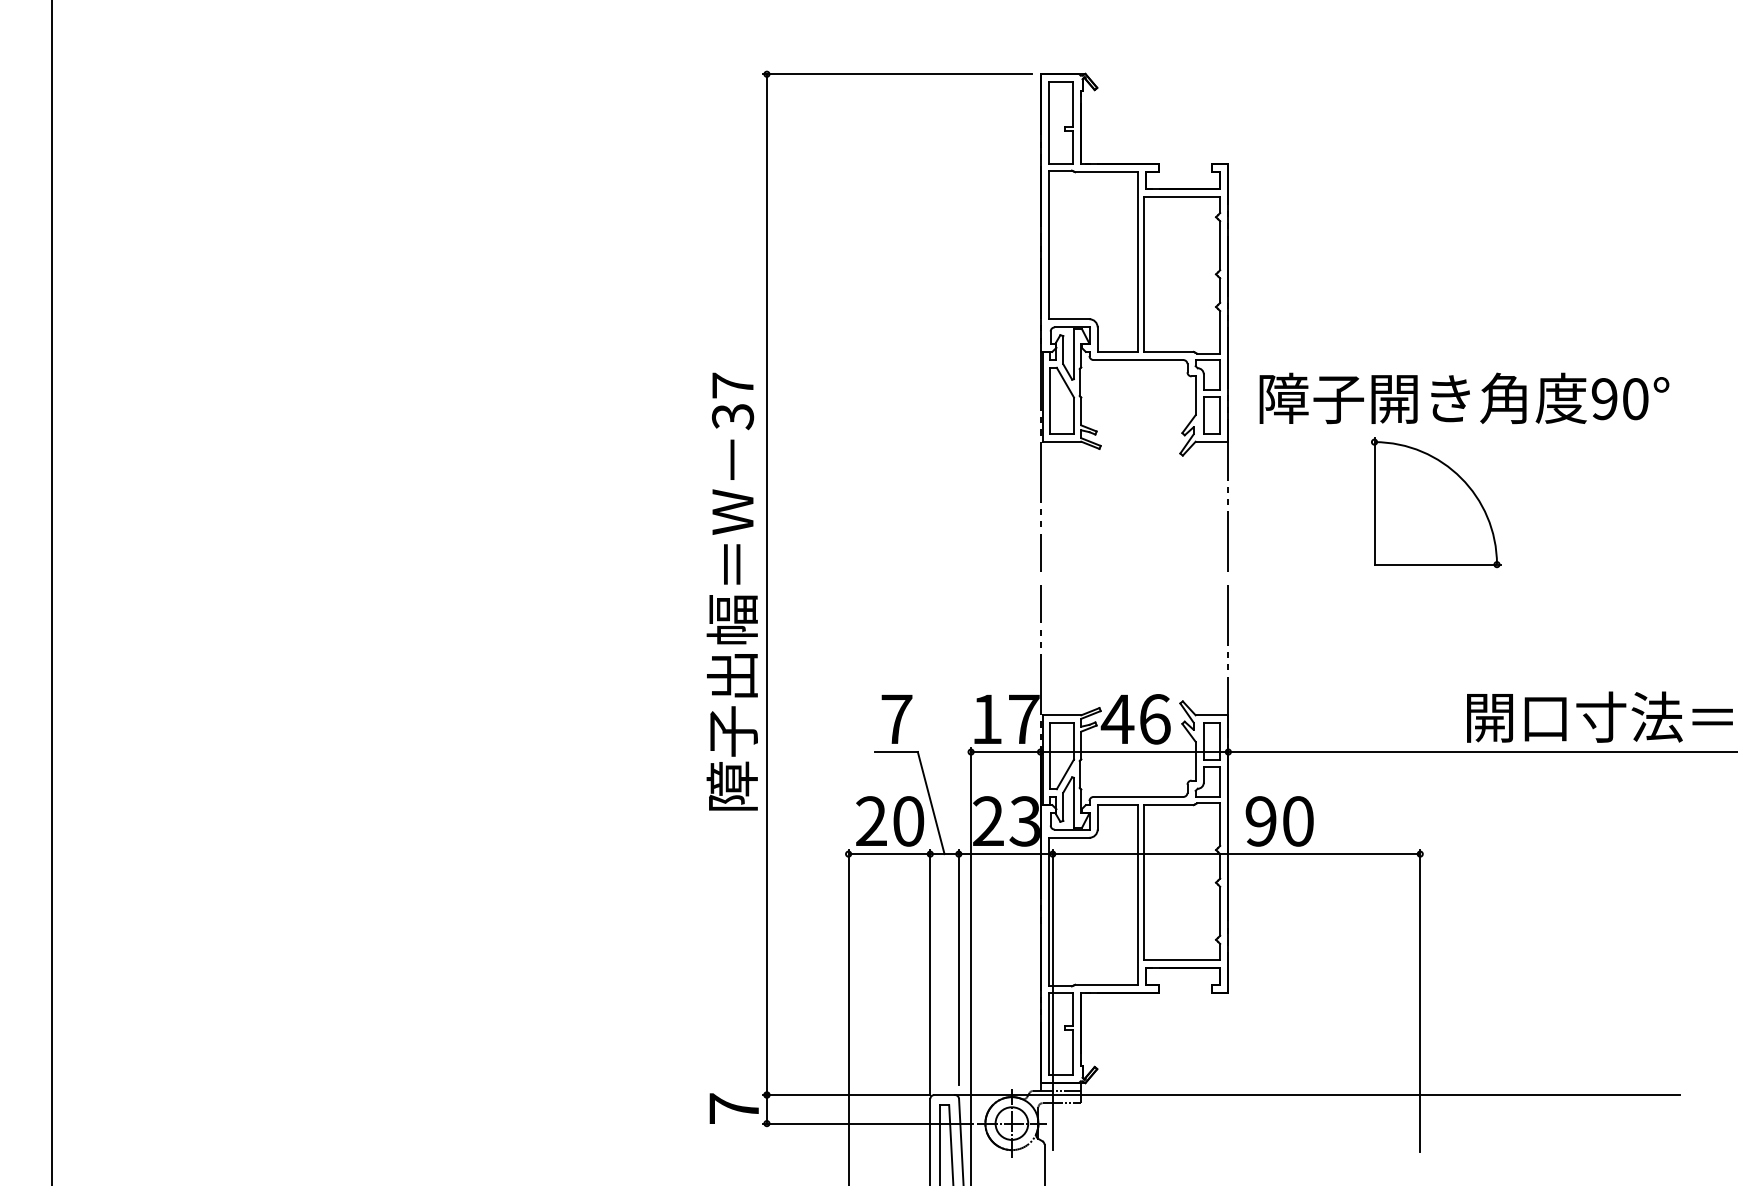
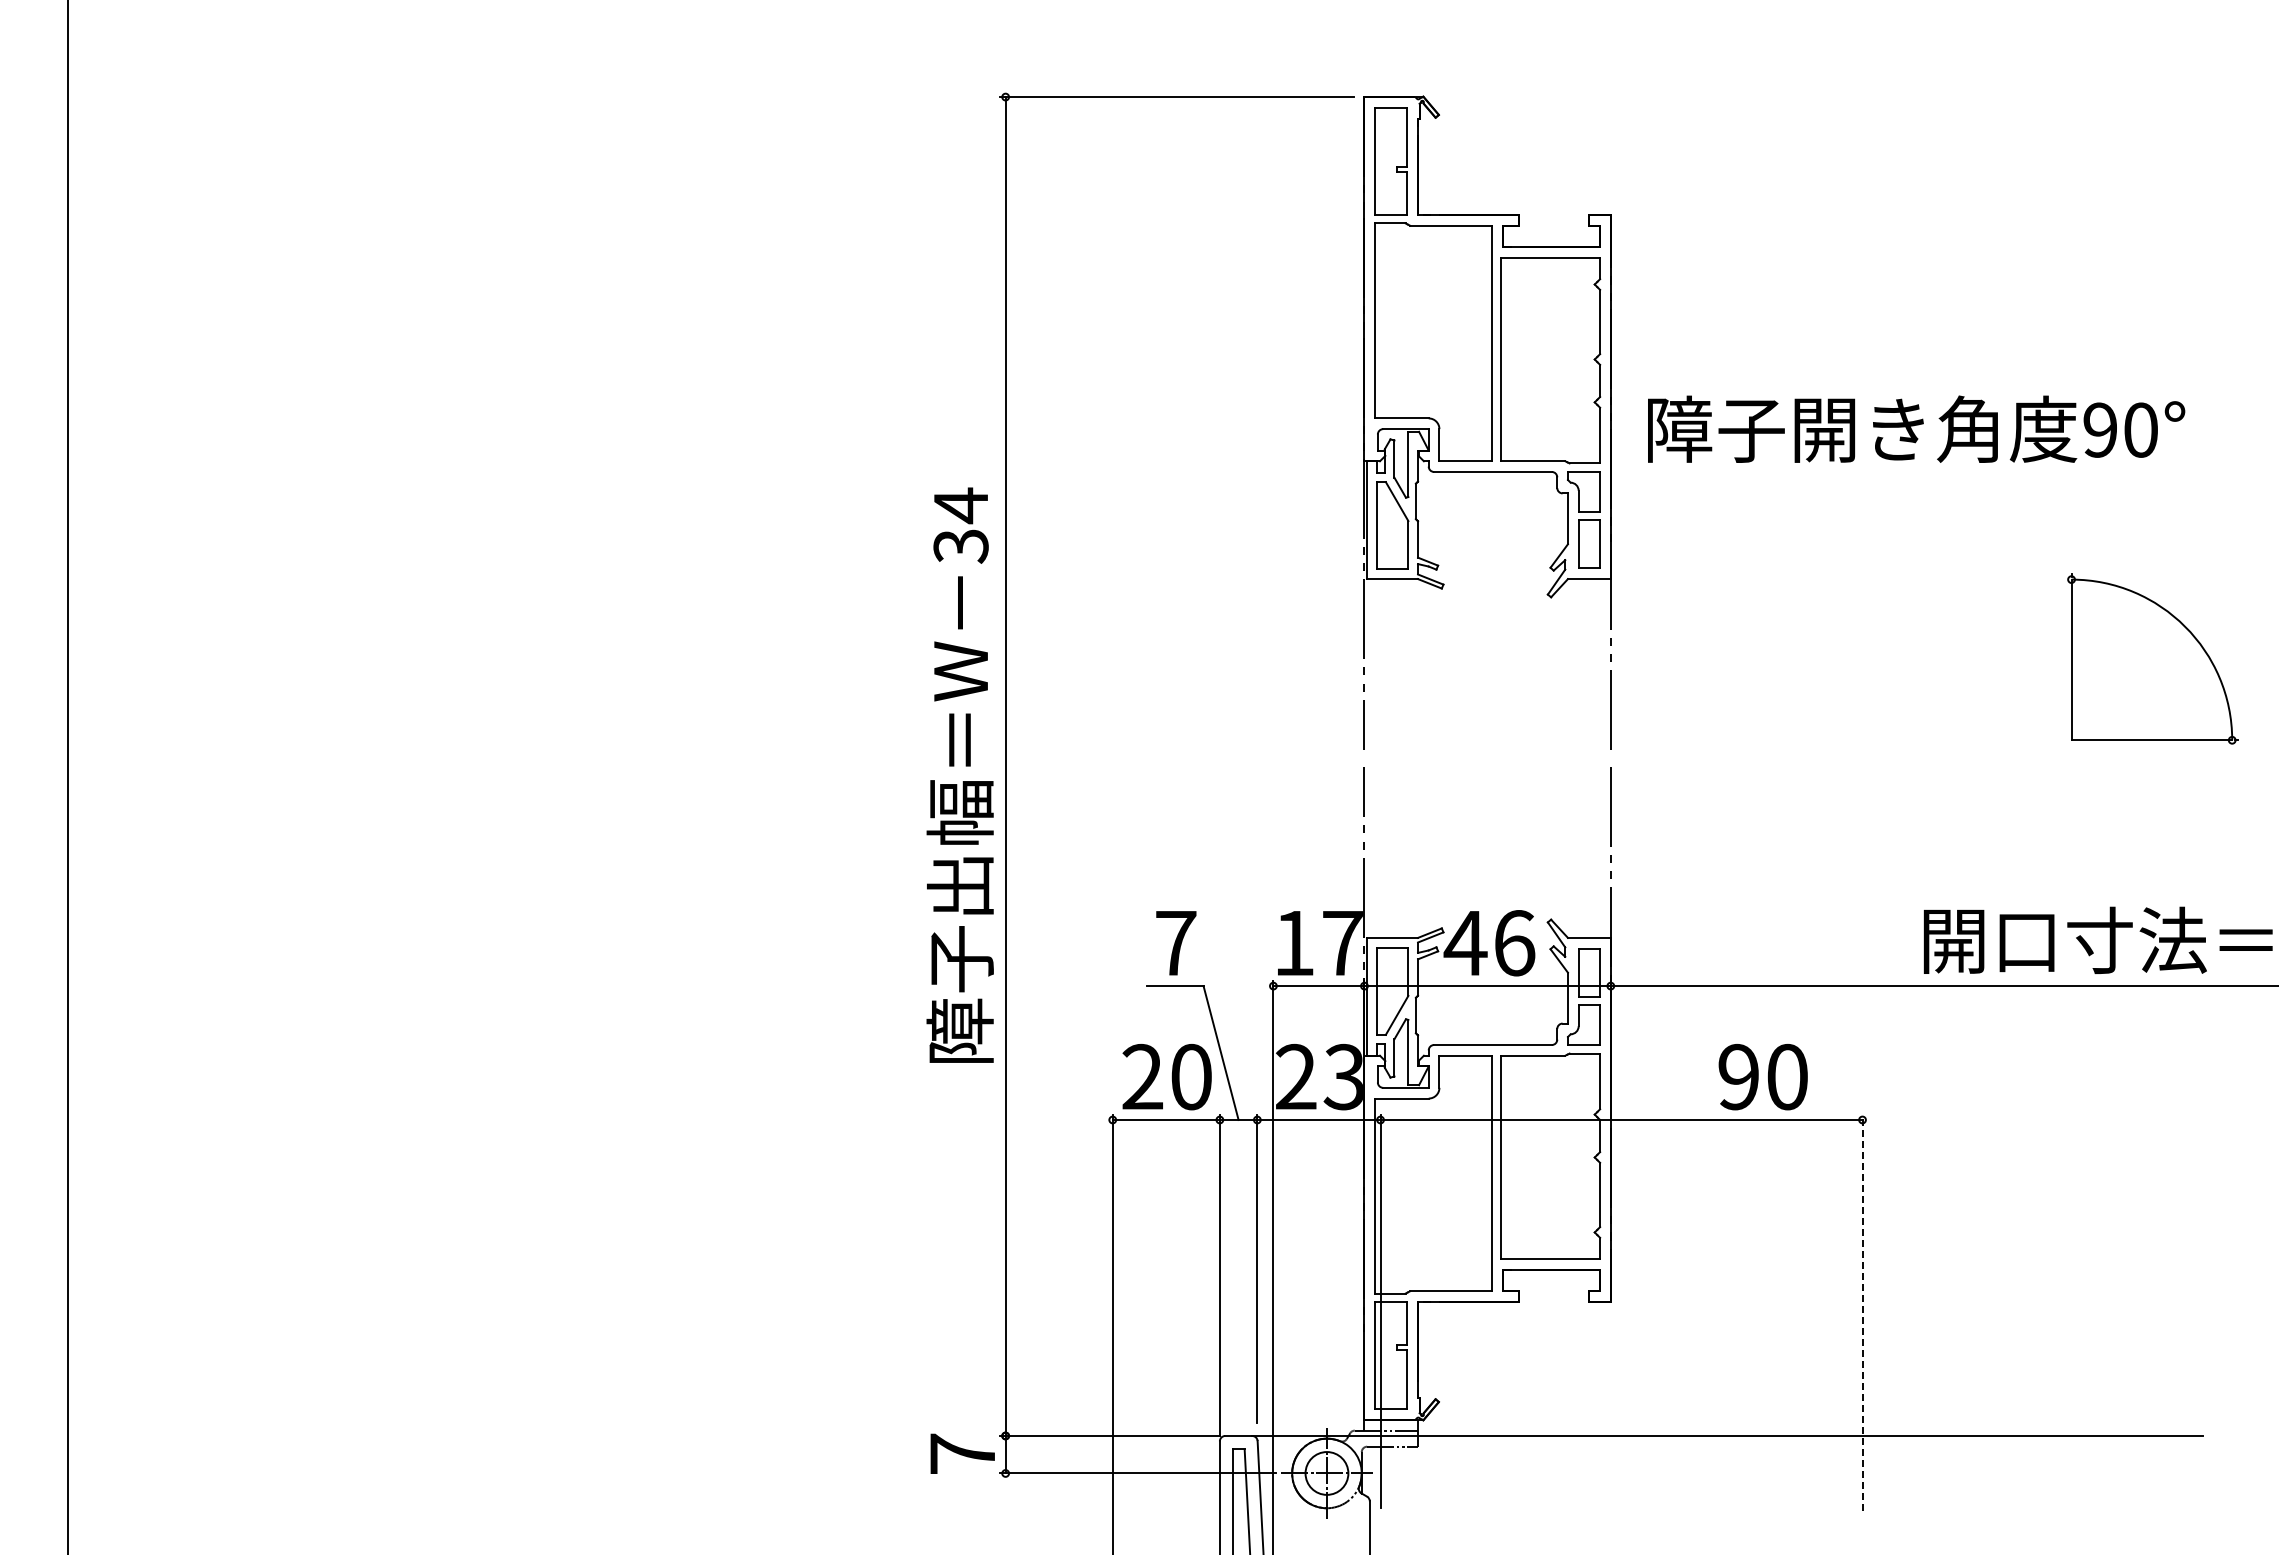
text: (732, 385) -> (960, 505), 37 -> 34
text: (1464, 397) -> (1916, 428), moved
part: (1436, 502) -> (2152, 658), moved
text: (1279, 821) -> (1762, 1077), moved
line: (1420, 1000) -> (1862, 1312), solid -> dashed

